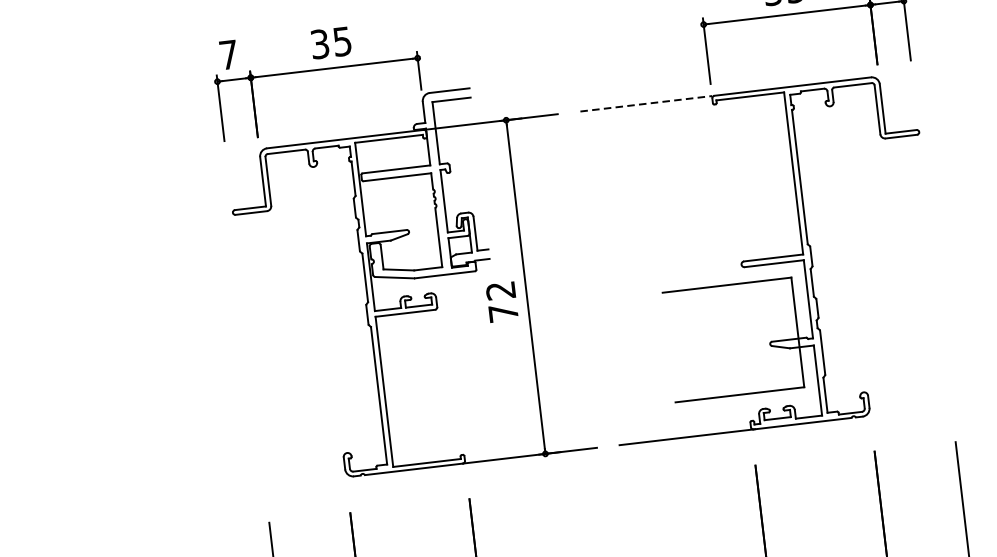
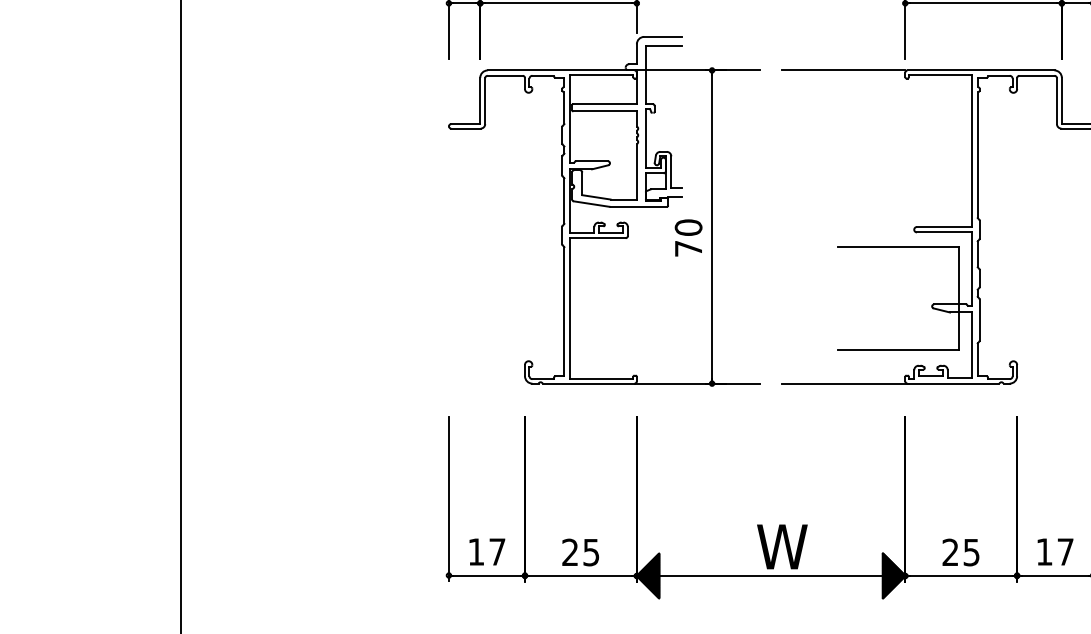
line: (646, 103) -> (843, 70), dashed -> solid
text: (500, 290) -> (688, 227), 72 -> 70

